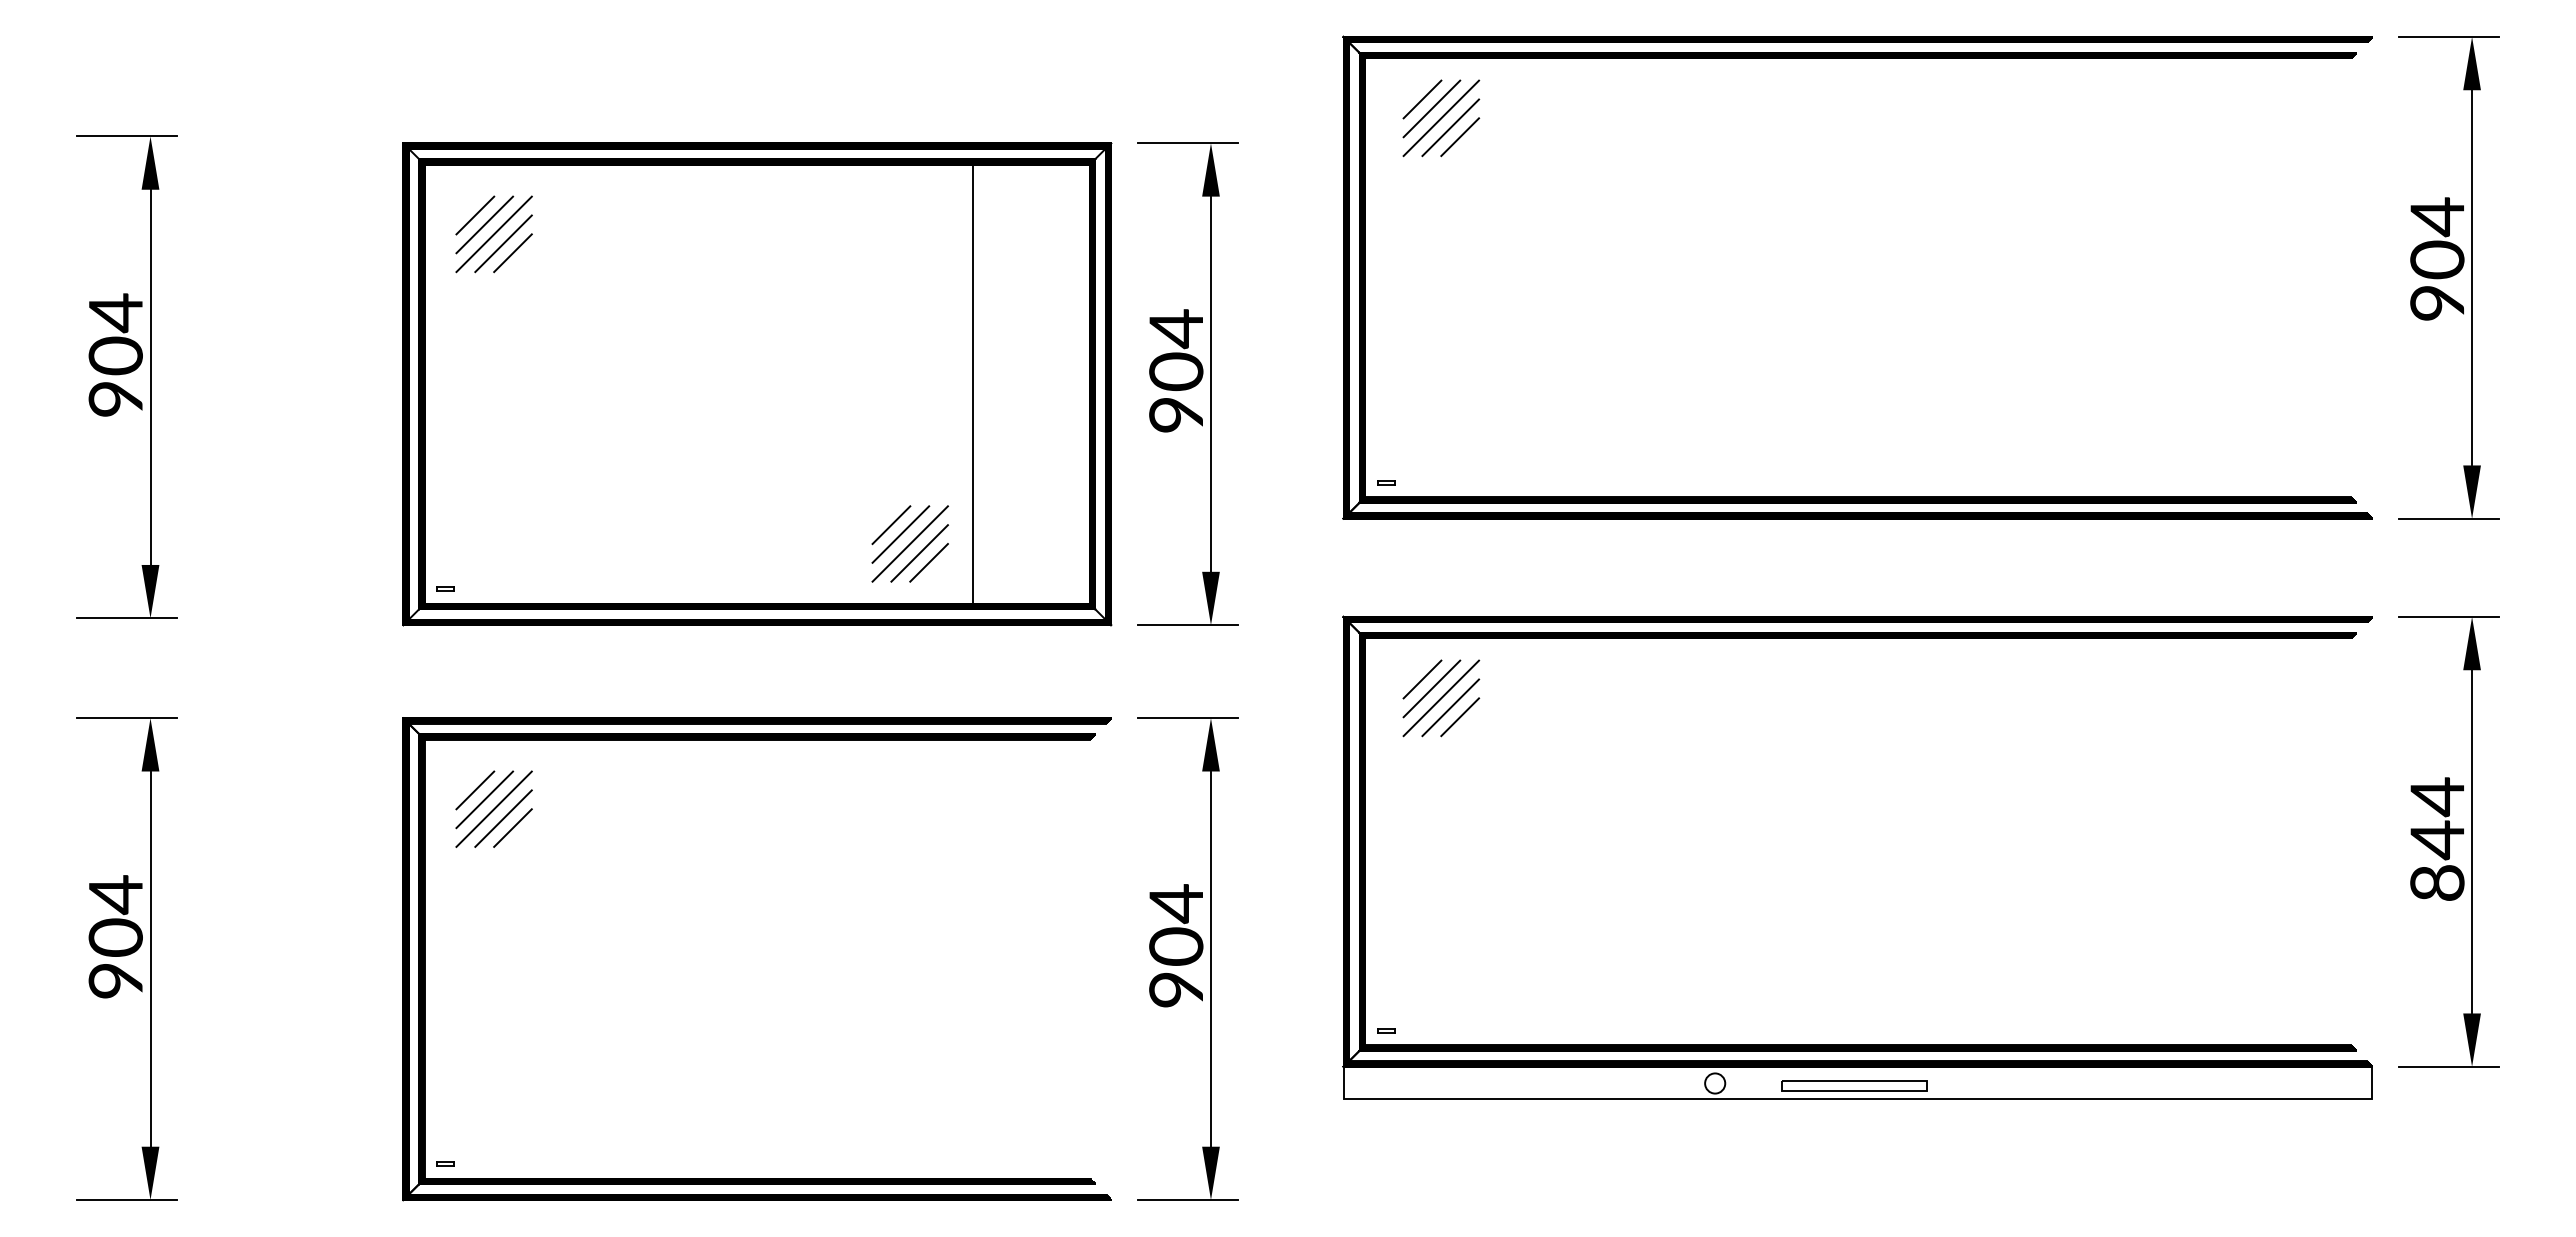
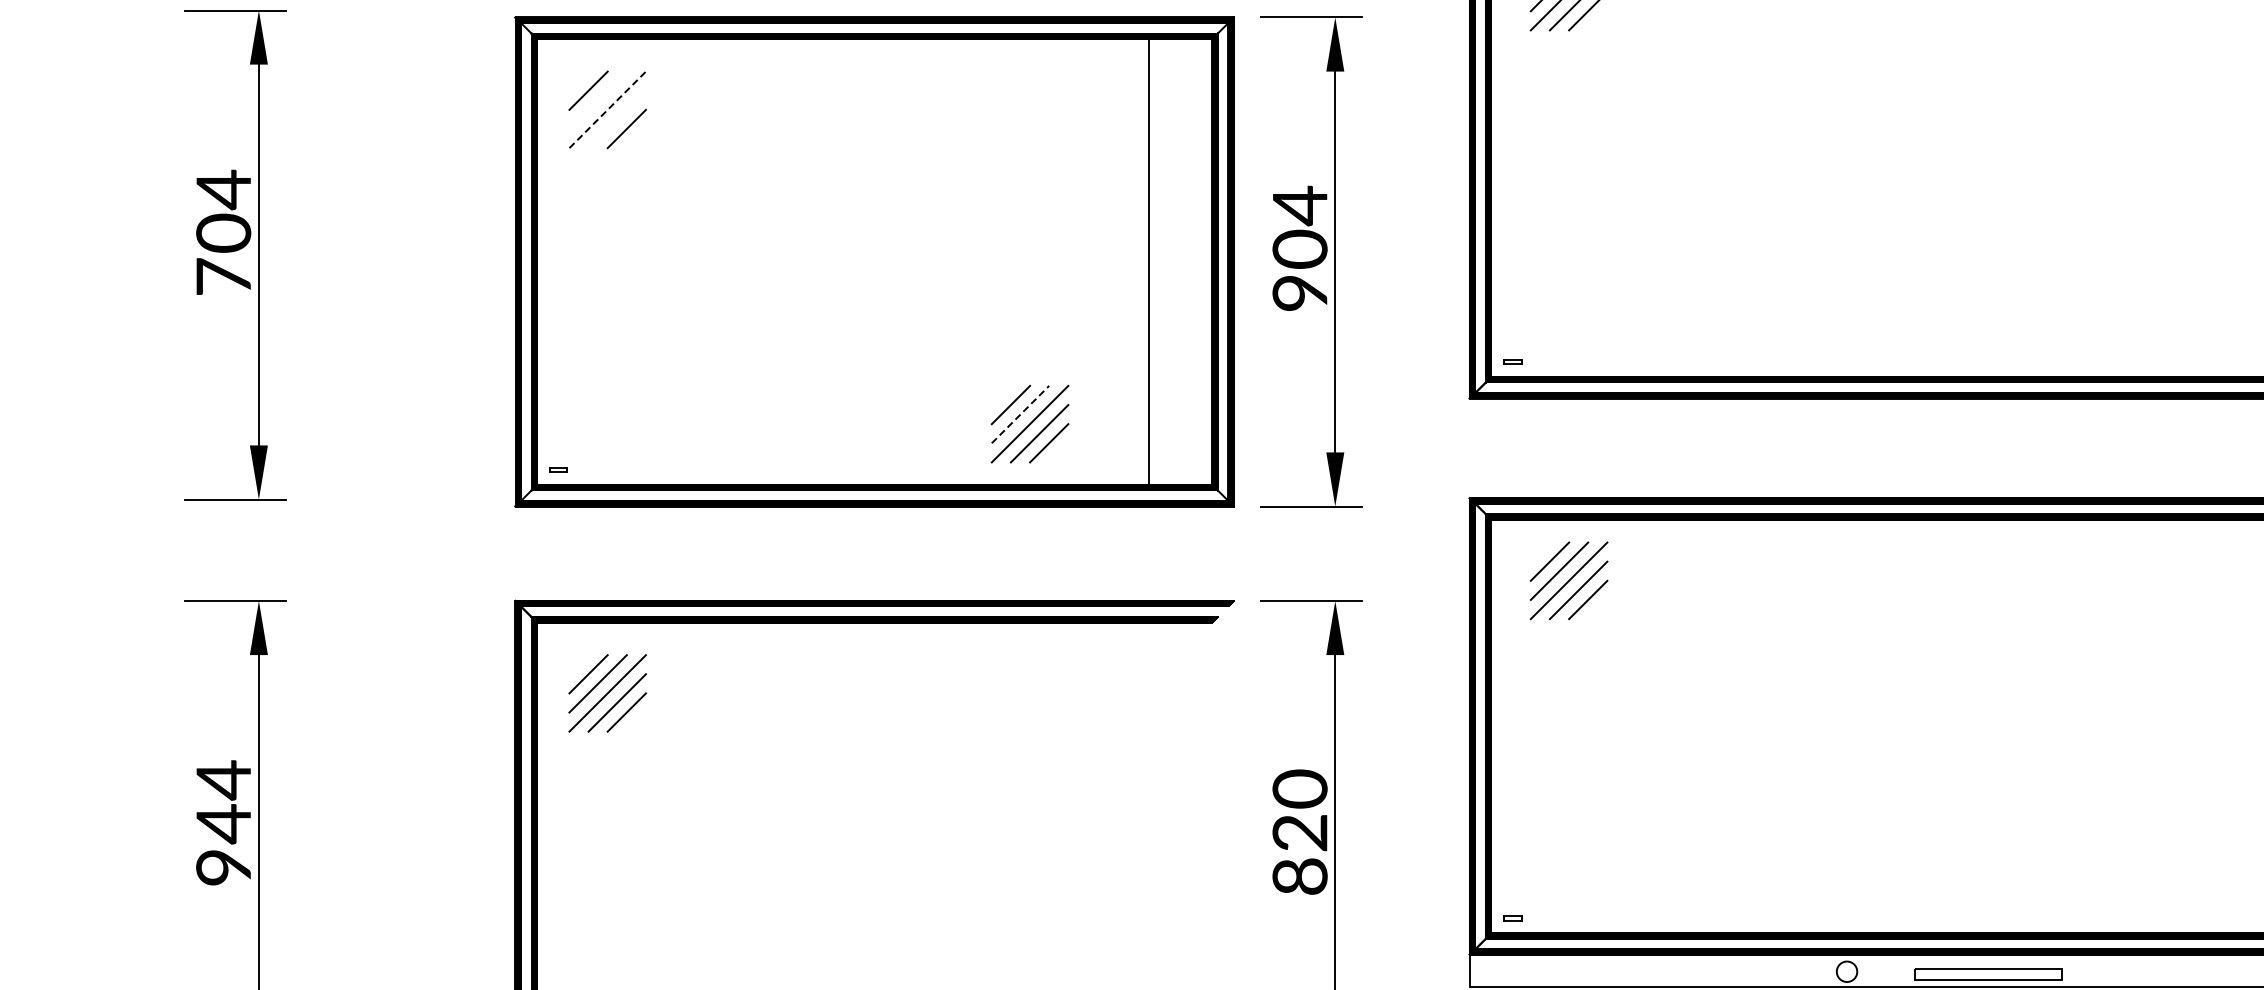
line: (484, 224) -> (597, 99), removed
line: (494, 234) -> (608, 110), solid -> dashed
line: (503, 243) -> (617, 119), removed
line: (972, 383) -> (1149, 261), moved
text: (115, 398) -> (223, 276), 904 -> 704
line: (900, 534) -> (1020, 414), solid -> dashed
text: (115, 938) -> (223, 824), 904 -> 944
text: (1176, 945) -> (1300, 831), 904 -> 820

